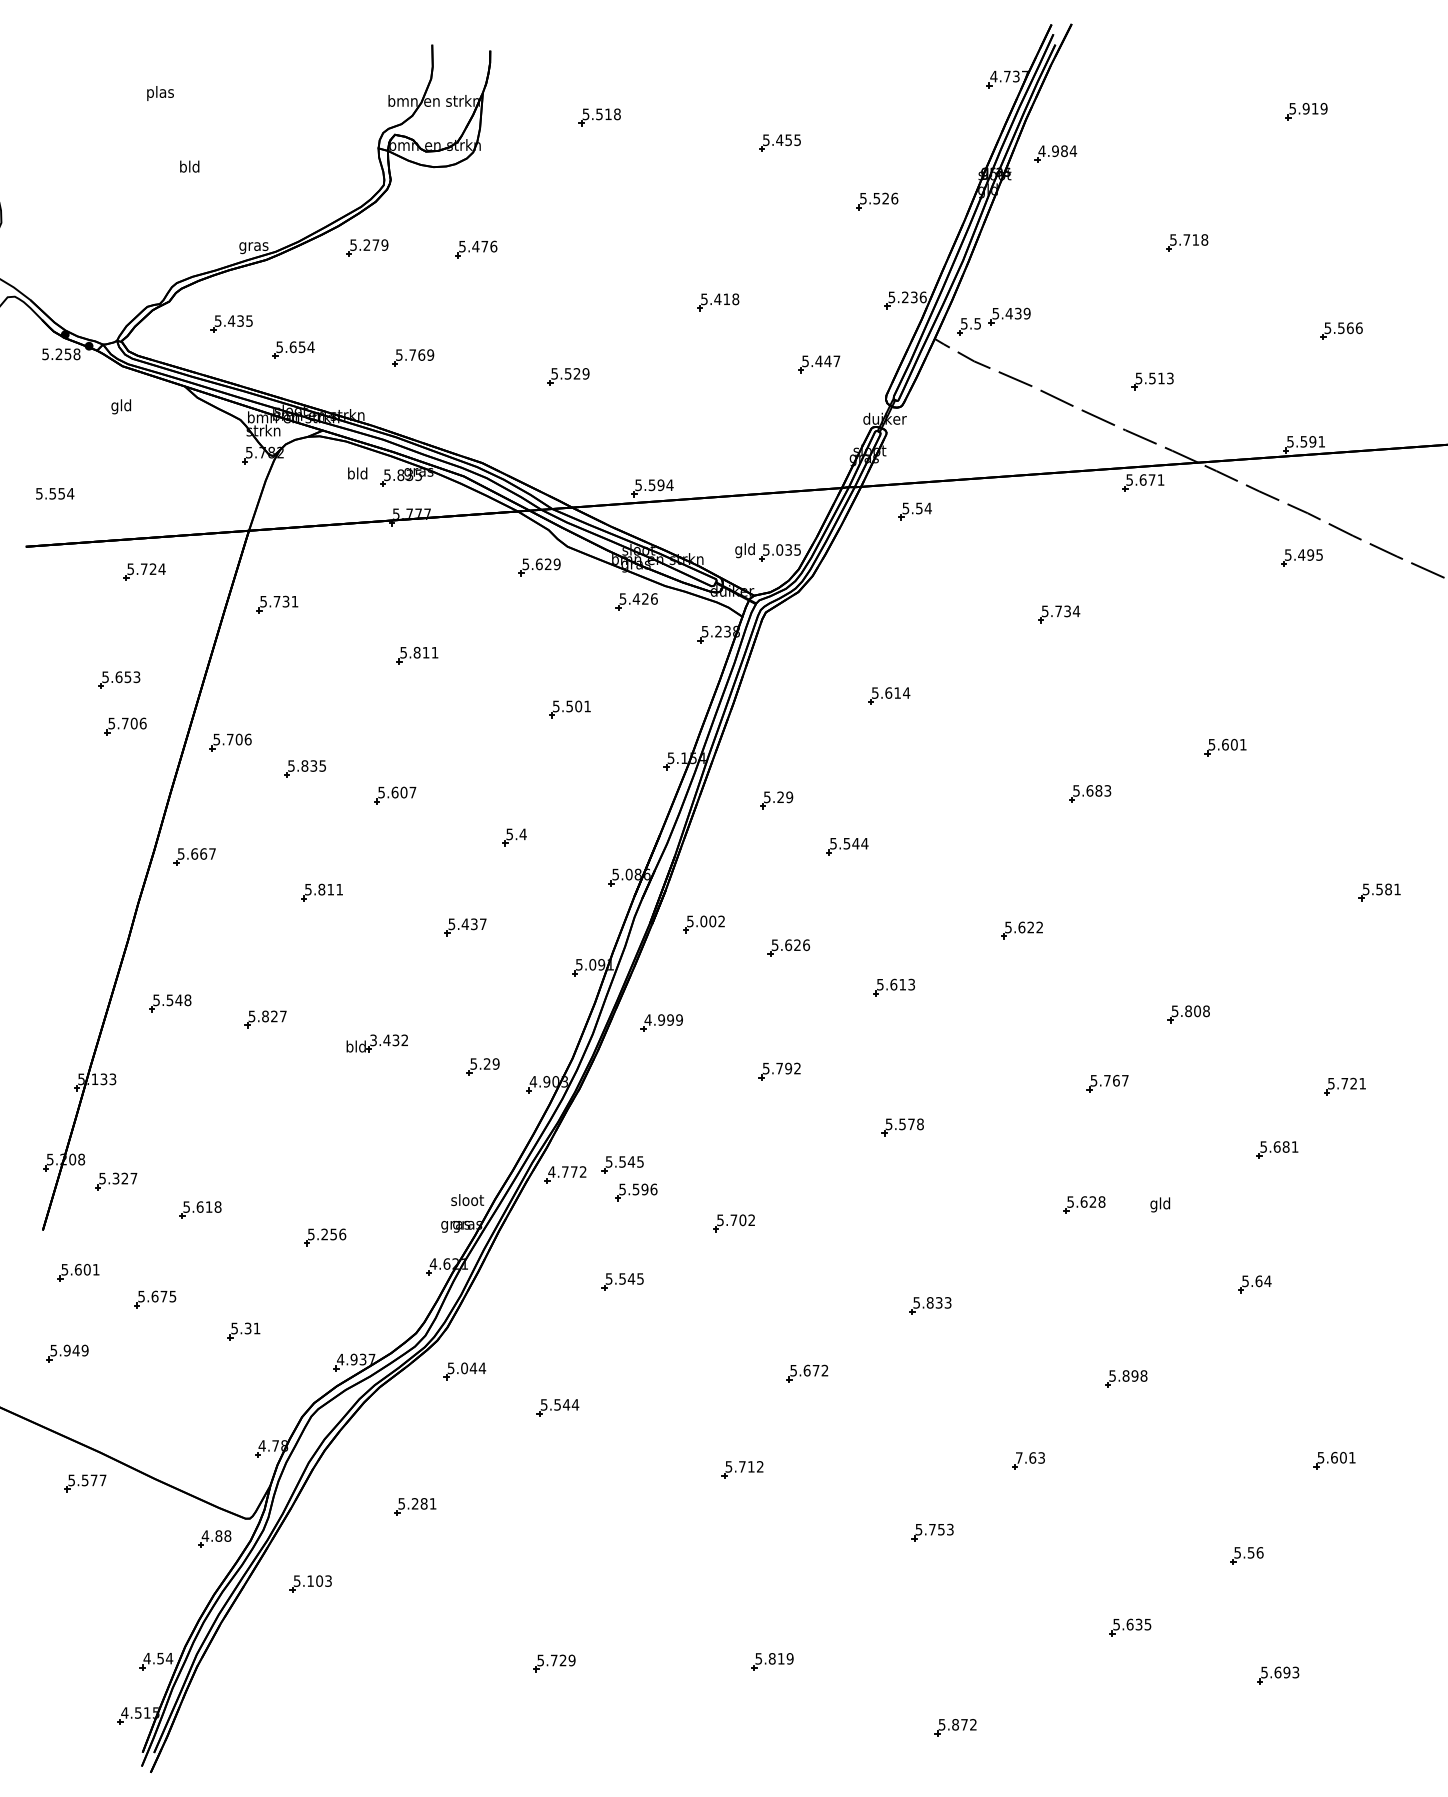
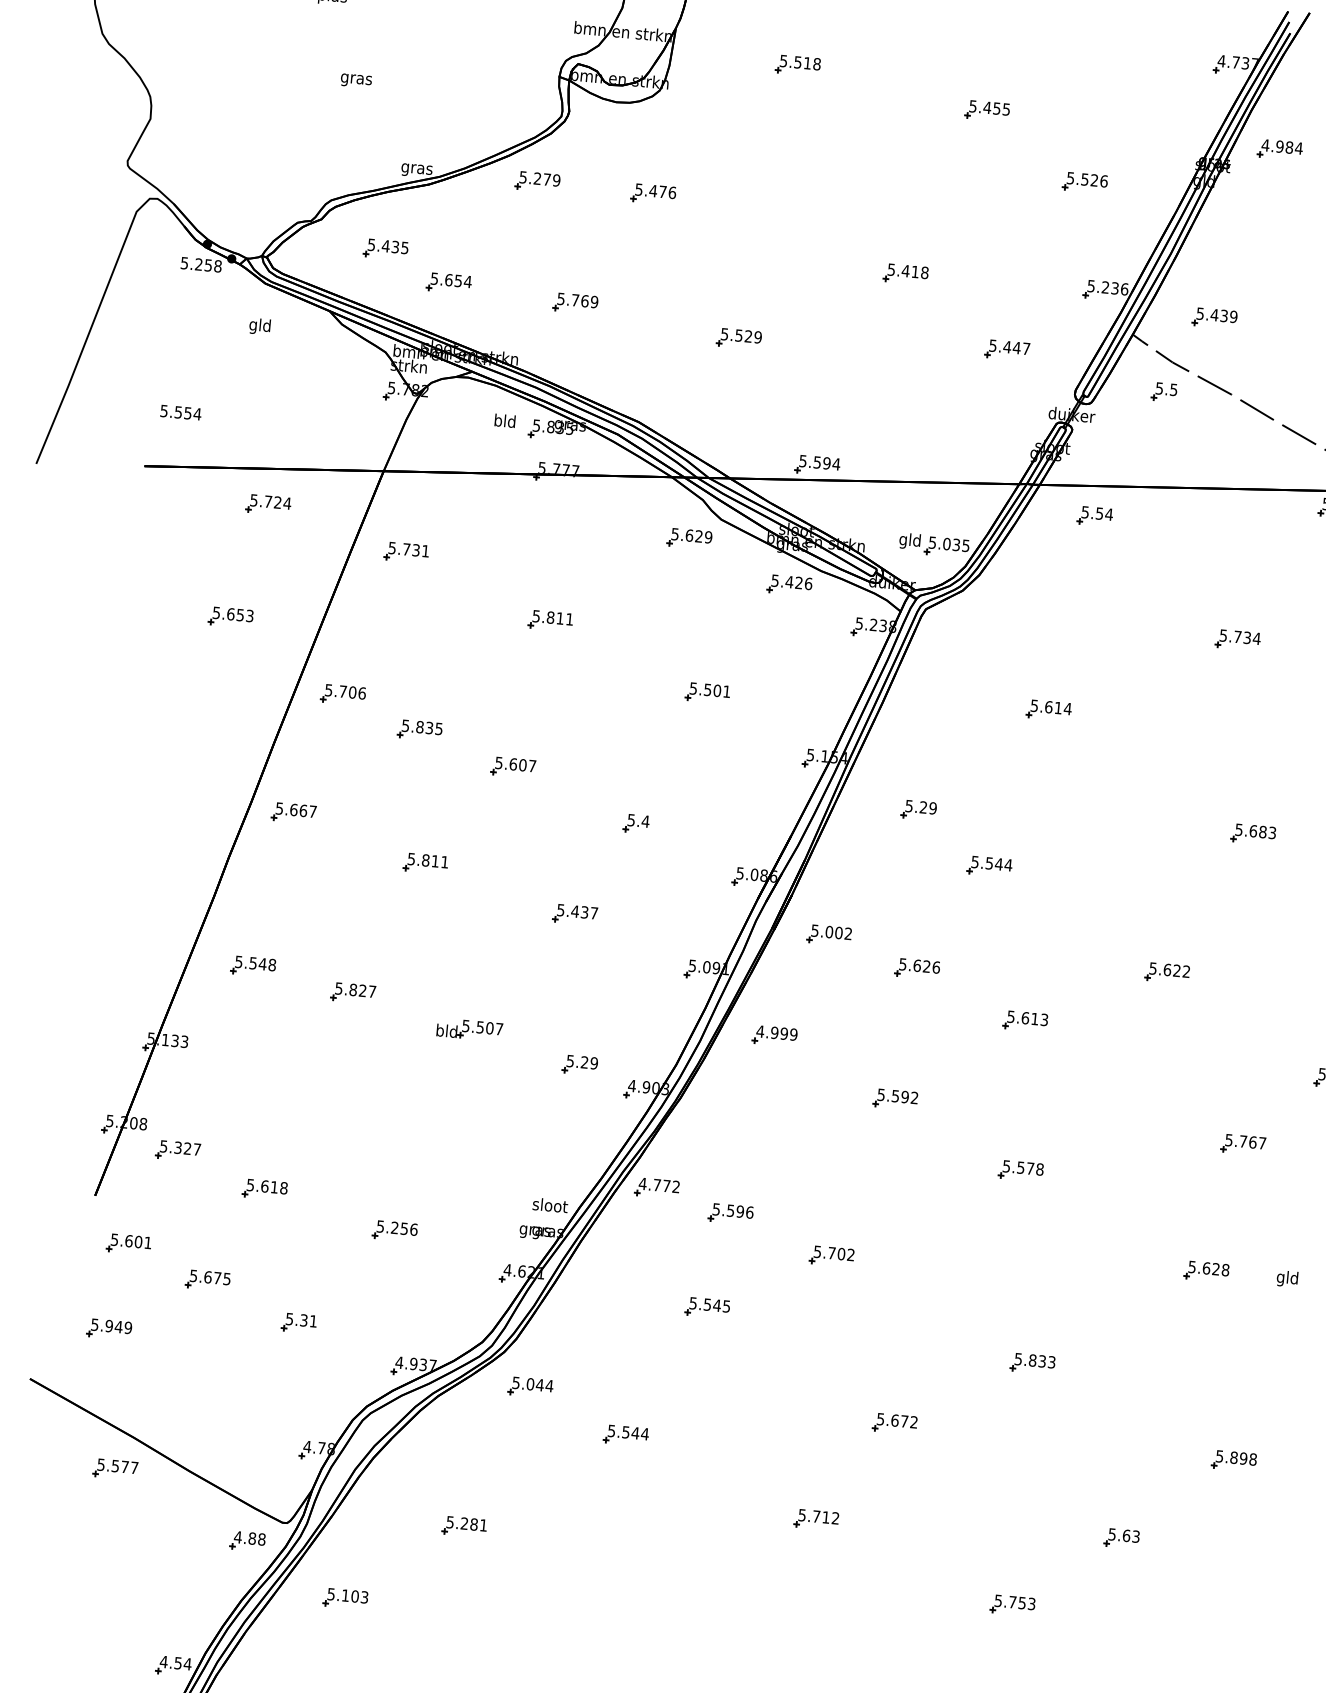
text: (189, 167) -> (356, 78), bld -> gras
part: (968, 326) -> (1163, 391), moved
part: (125, 726) -> (232, 667), removed
text: (389, 1040) -> (482, 1027), 3.432 -> 5.507
text: (779, 1068) -> (895, 1096), 5.792 -> 5.592
part: (622, 1164) -> (718, 1182), removed
text: (1019, 1457) -> (1112, 1534), 7.63 -> 5.63

